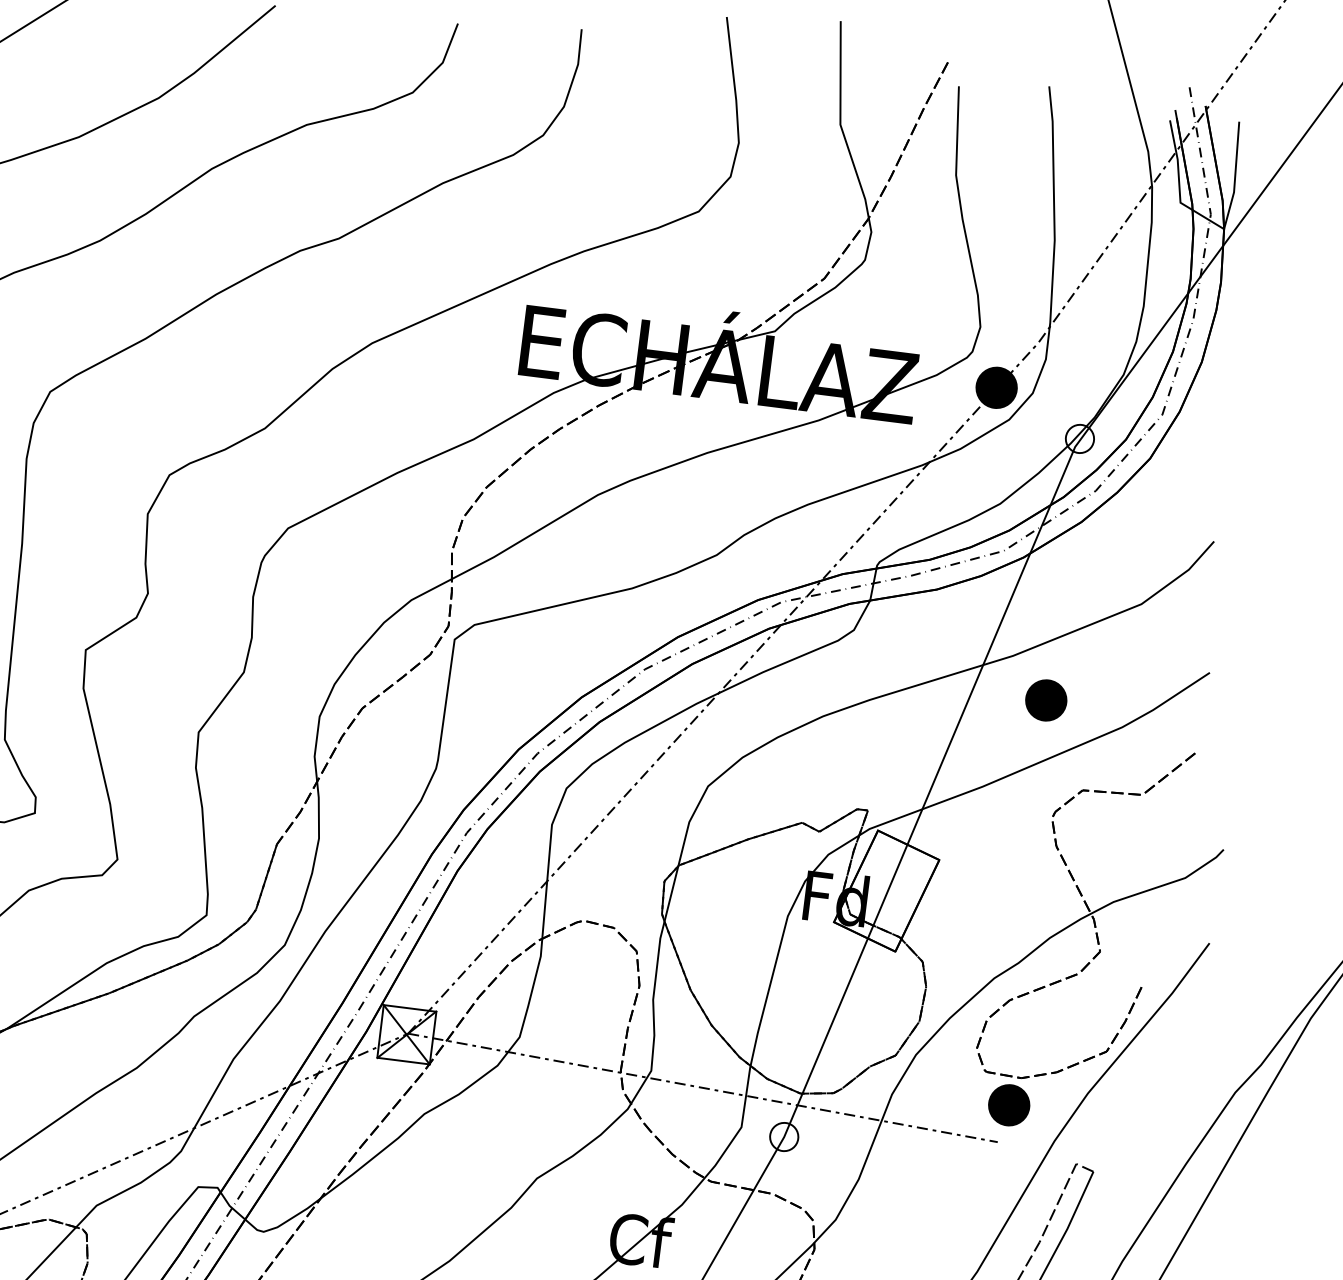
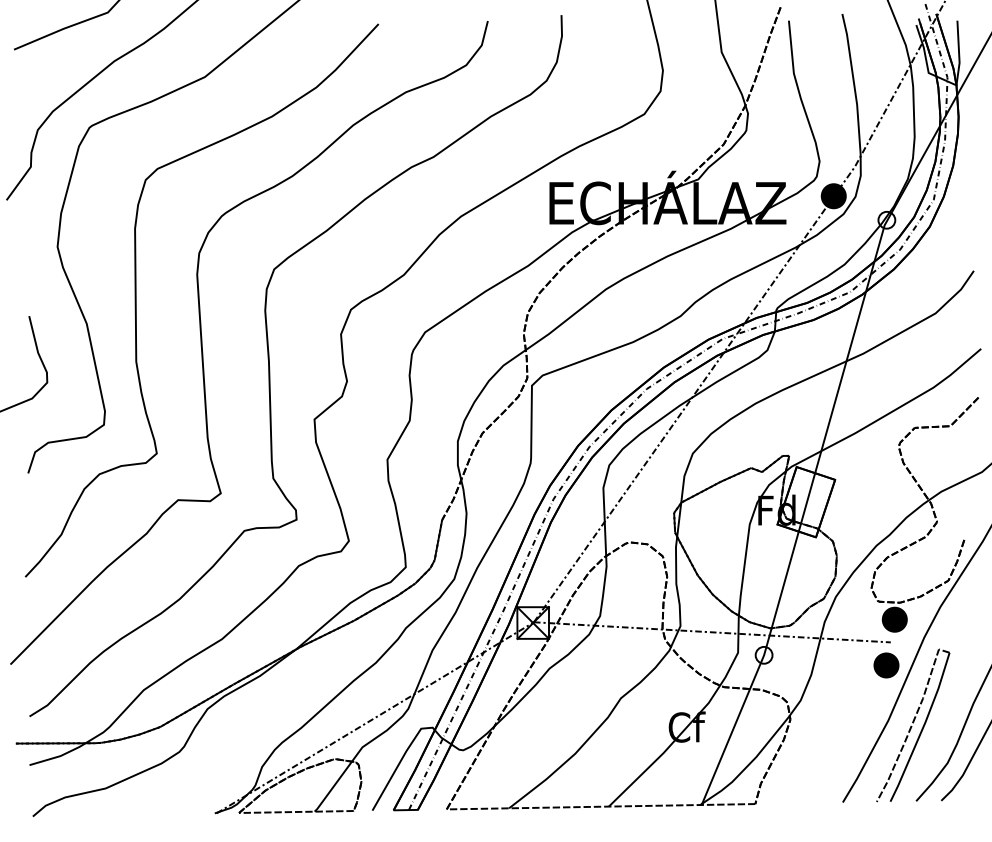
part: (1046, 700) -> (886, 665), moved

